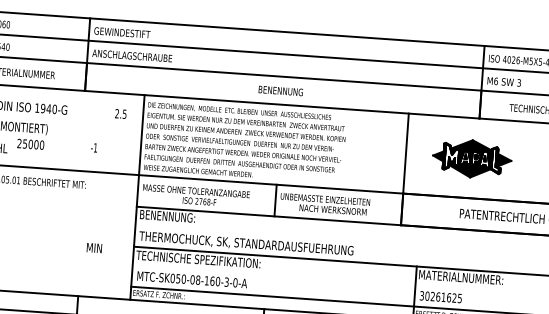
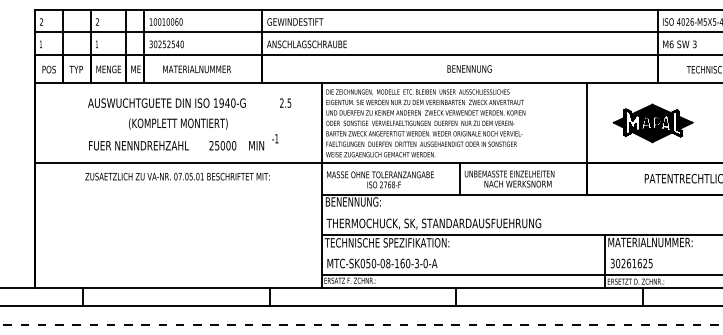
text: (280, 90) -> (469, 68), moved
text: (120, 113) -> (285, 102), moved
text: (30, 144) -> (222, 145), moved
text: (94, 247) -> (256, 145), moved

